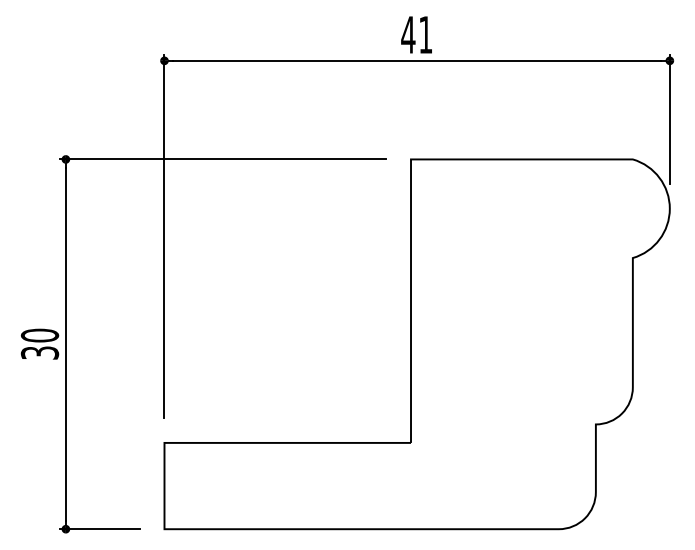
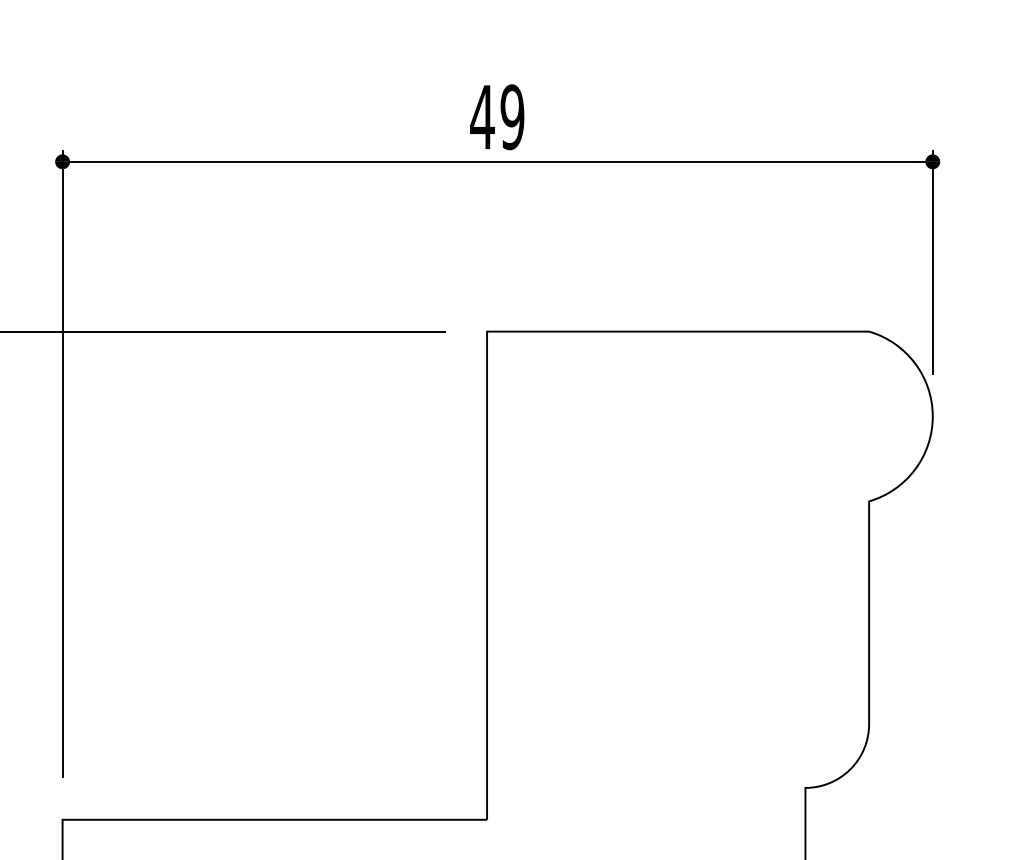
text: (425, 34) -> (512, 116), 41 -> 49

